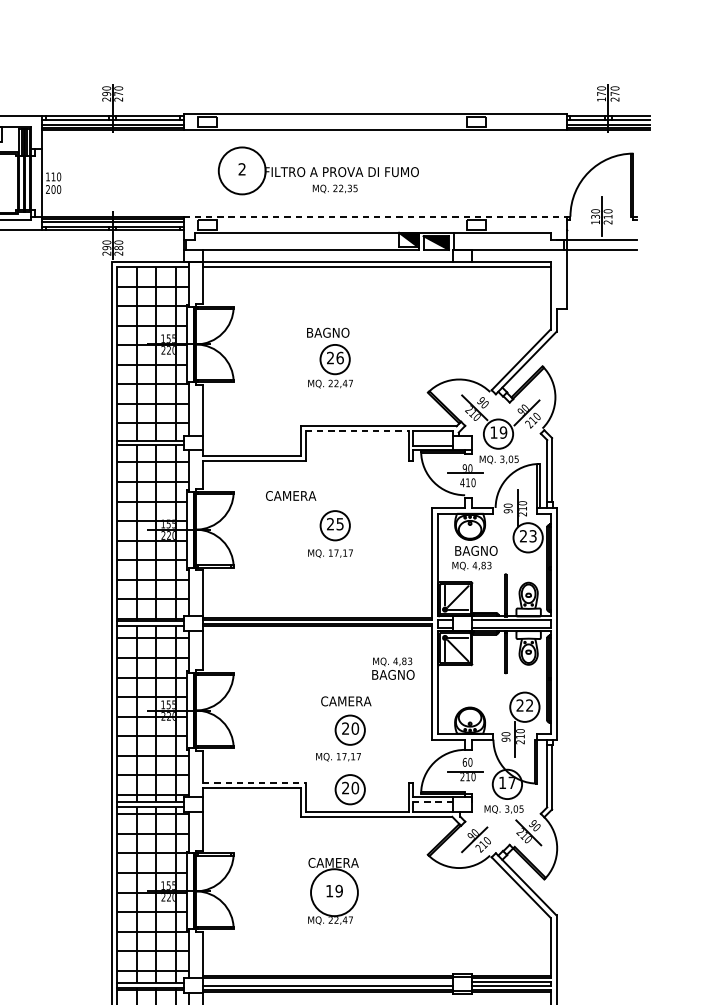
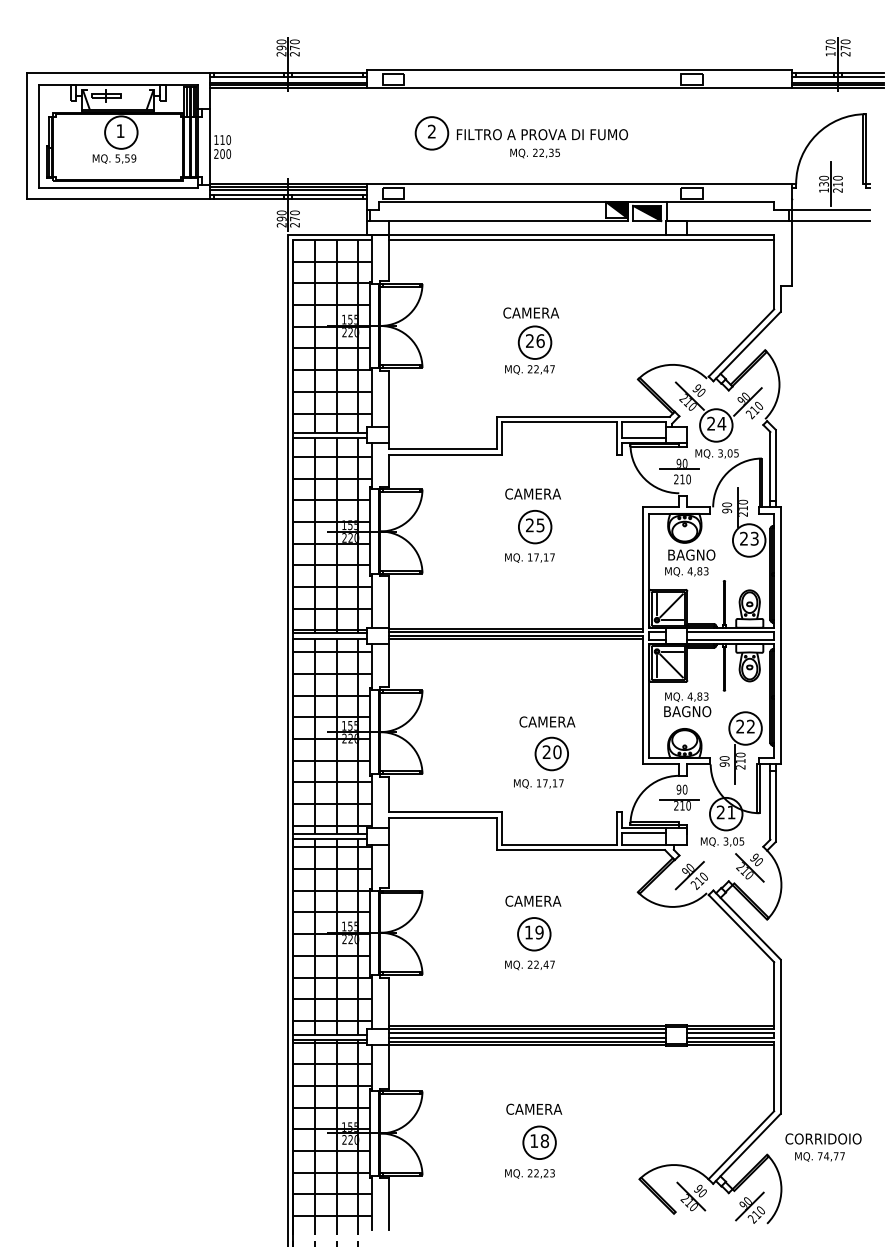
circle: (241, 171) -> (431, 133), size x0.62
line: (375, 216) -> (579, 184), dashed -> solid
text: (118, 247) -> (294, 218), 280 -> 270
text: (331, 332) -> (531, 312), BAGNO -> CAMERA
line: (358, 431) -> (560, 422), dashed -> solid
text: (498, 432) -> (716, 423), 19 -> 24
text: (461, 482) -> (675, 479), 410 -> 210
text: (290, 495) -> (532, 493), moved
text: (393, 668) -> (687, 704), moved
text: (464, 762) -> (678, 789), 60 -> 90
line: (254, 782) -> (445, 812), dashed -> solid
text: (506, 782) -> (725, 812), 17 -> 21
part: (349, 789) -> (551, 819), removed
line: (432, 801) -> (643, 833), dashed -> solid
circle: (334, 892) -> (534, 934), size x0.62
line: (327, 982) -> (526, 1033), added

